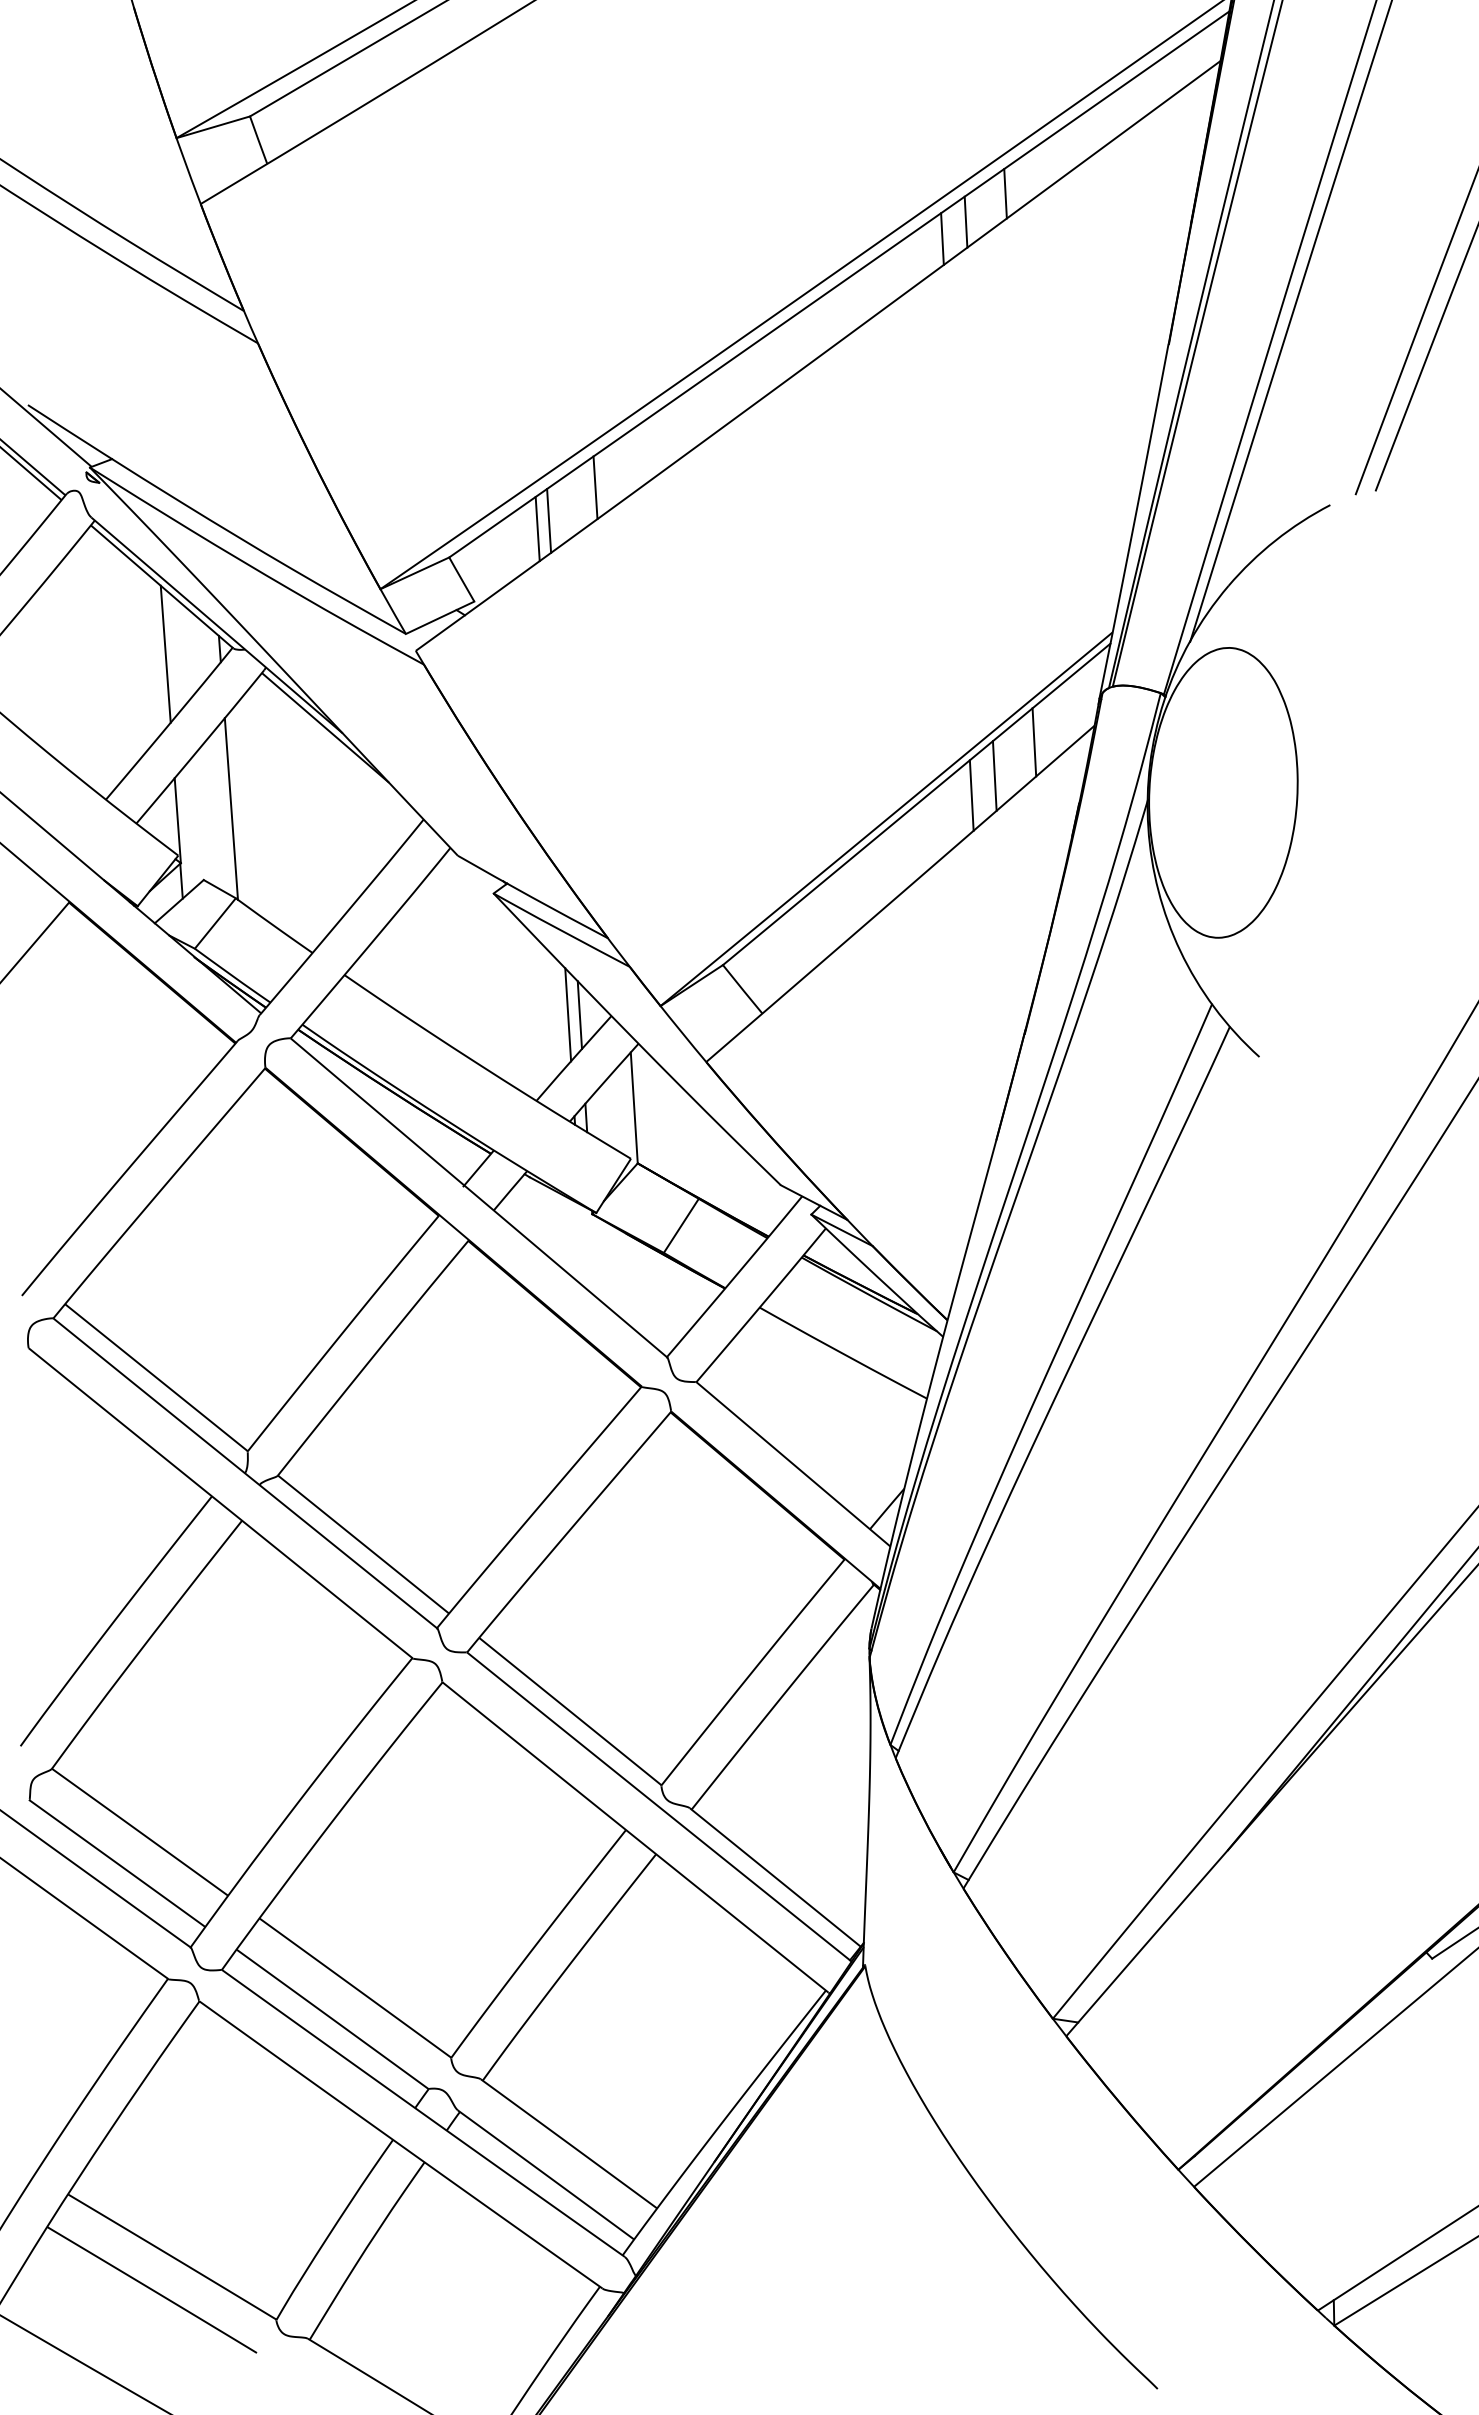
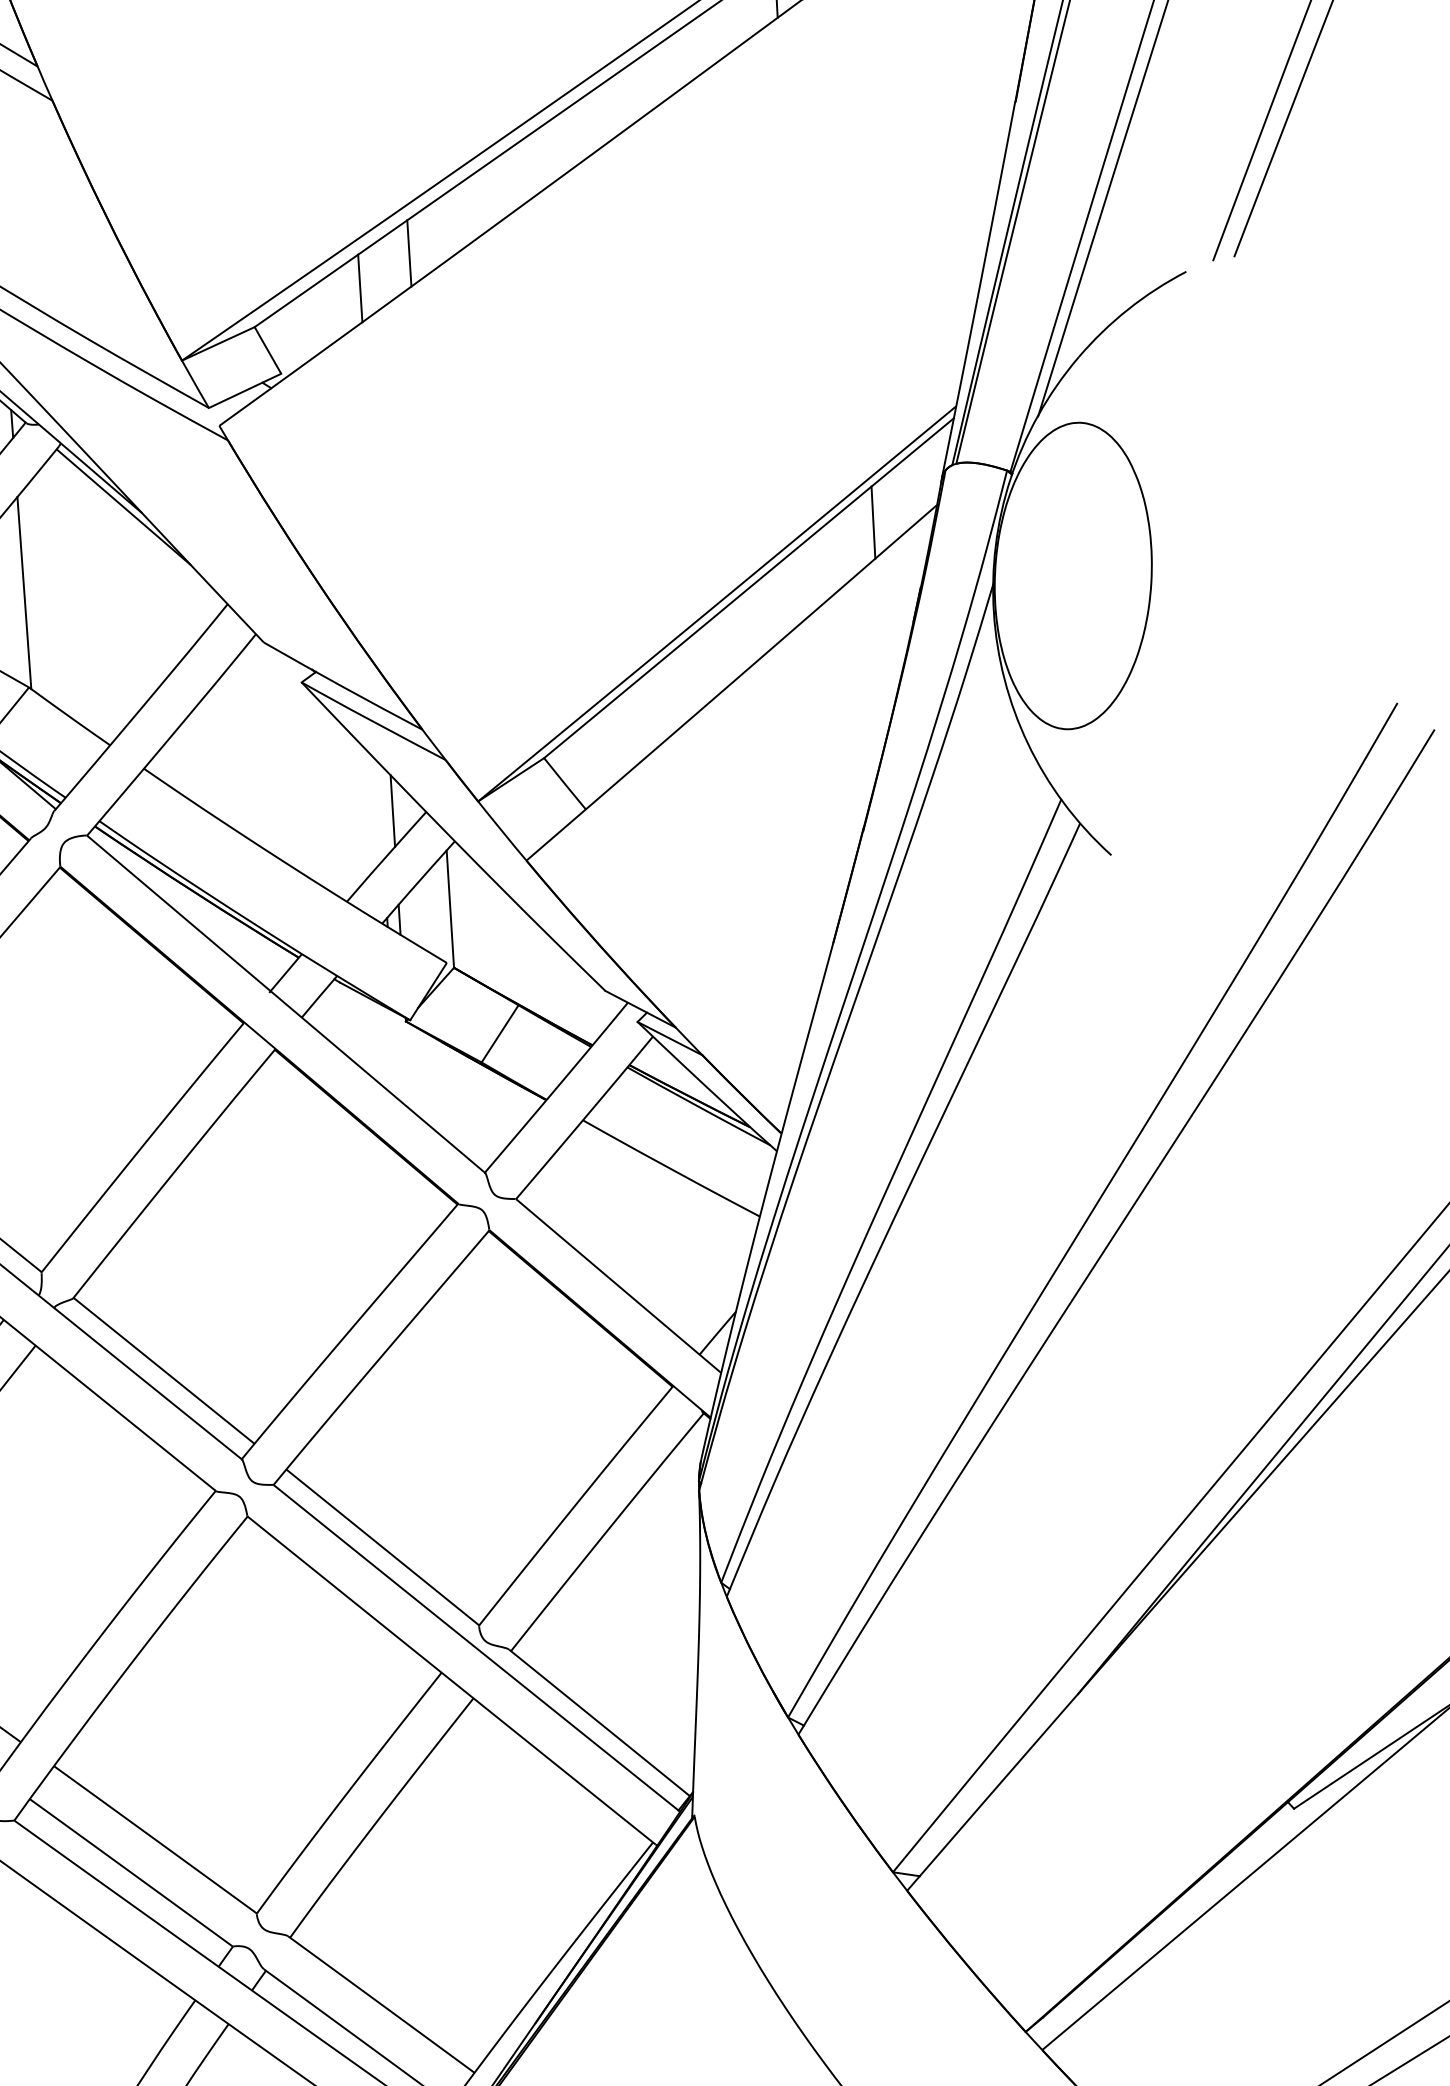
line: (537, 528) -> (348, 296), removed
line: (994, 775) -> (831, 557), removed
line: (971, 795) -> (806, 578), removed
line: (568, 1014) -> (380, 810), removed

